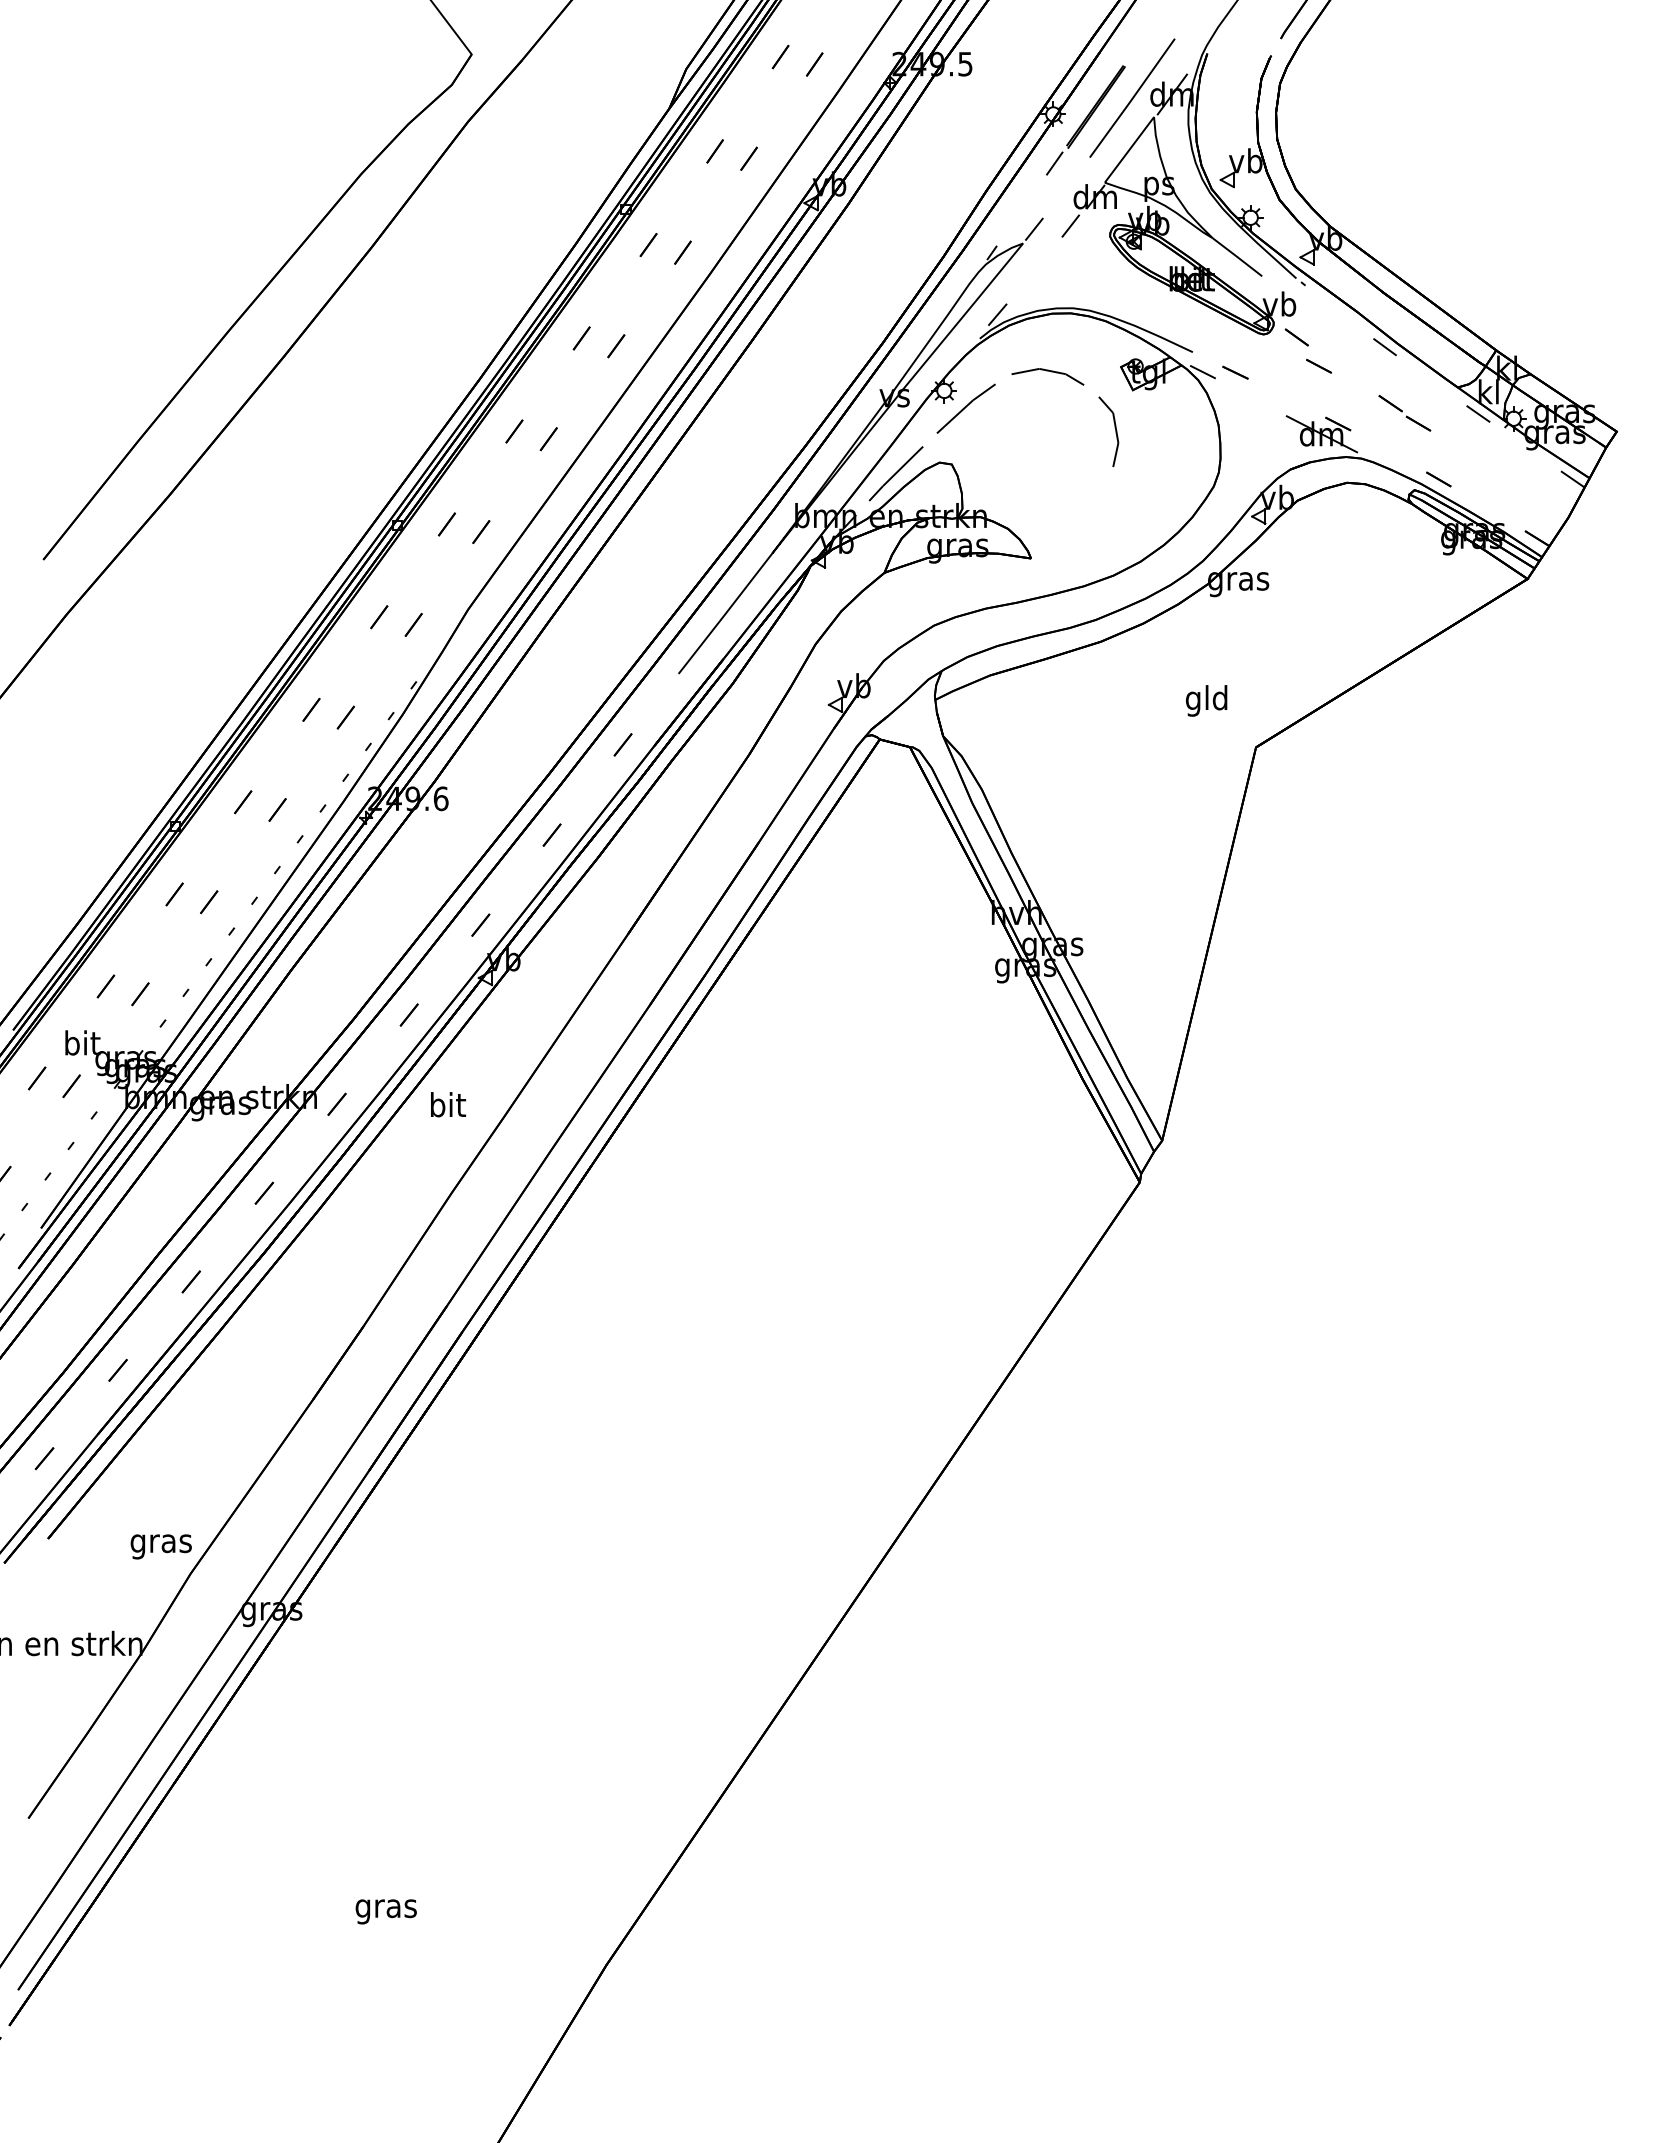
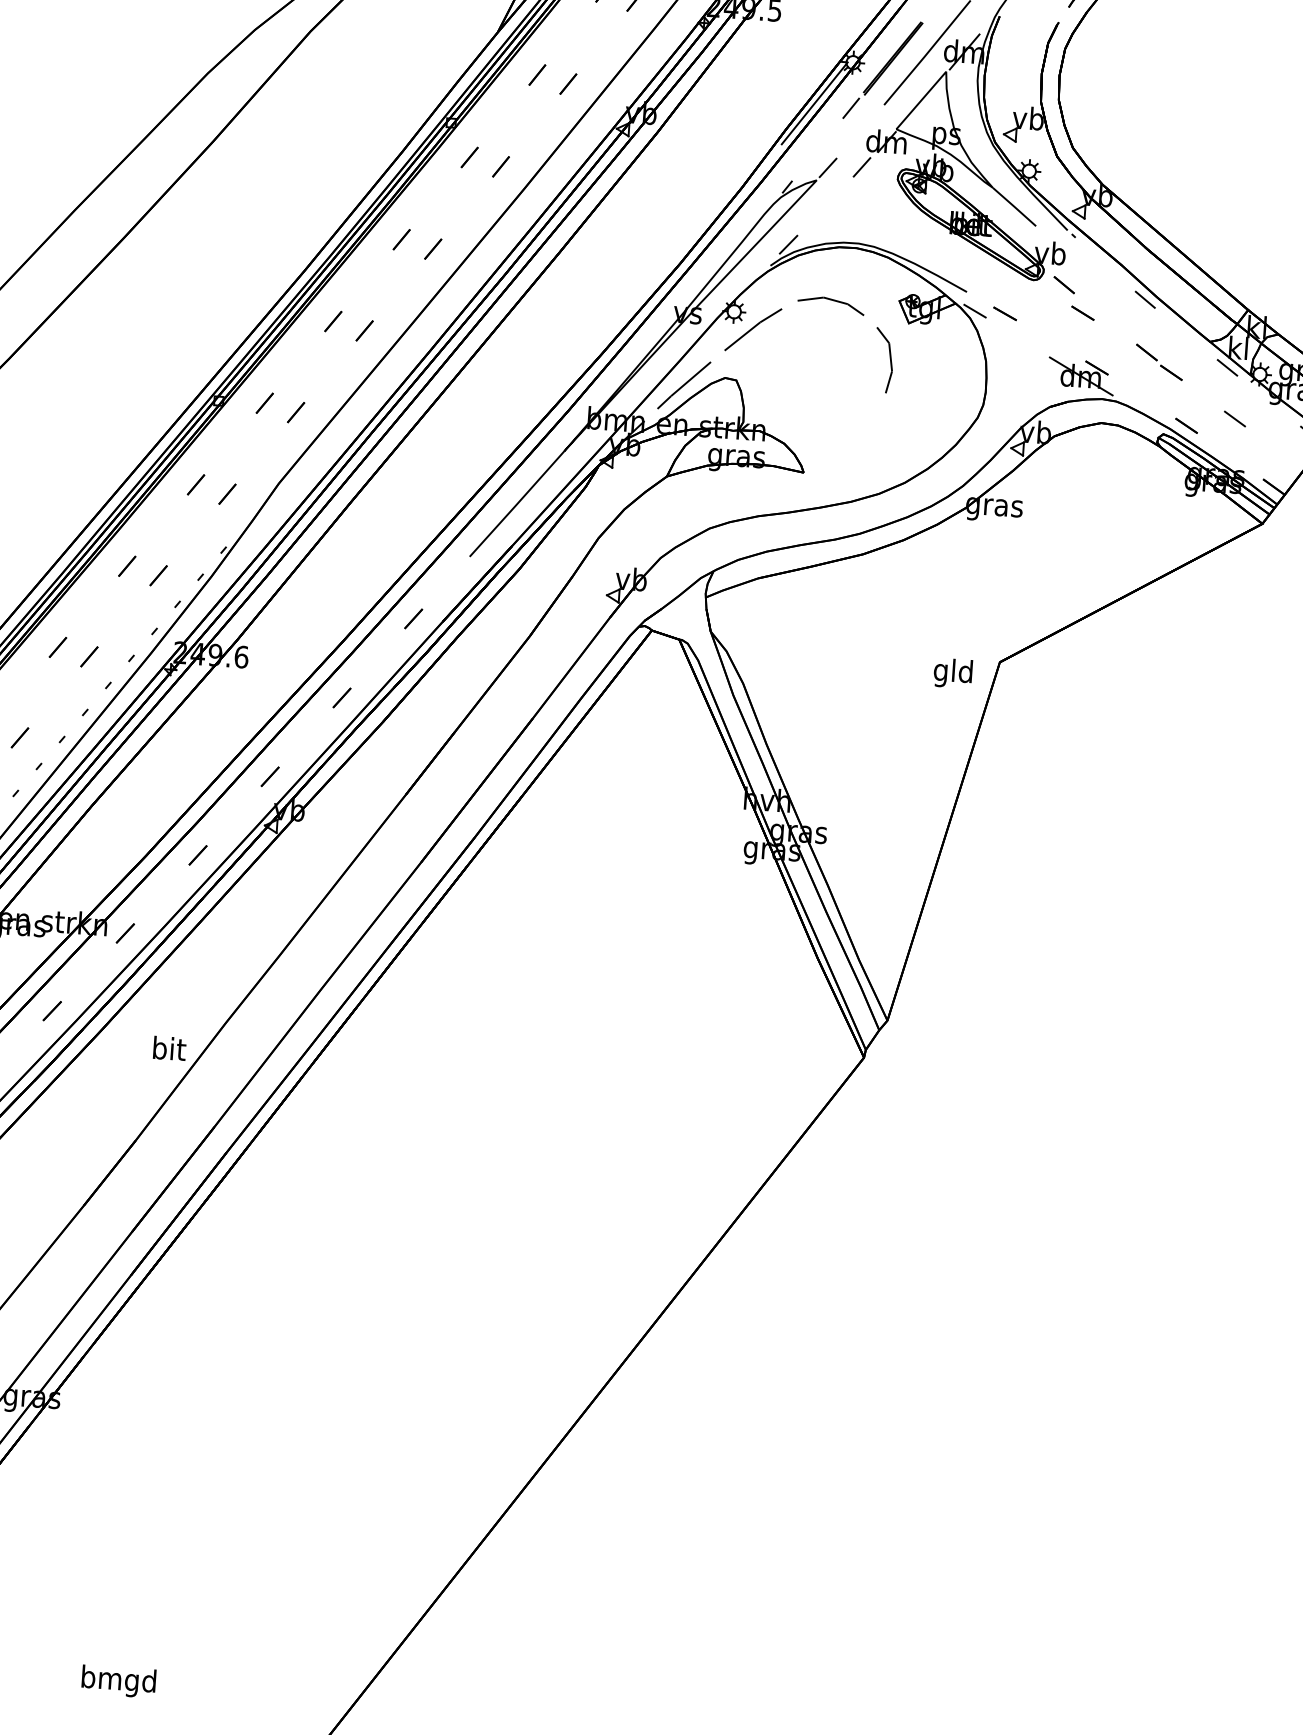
line: (1014, 160) -> (814, 102), added
line: (1489, 468) -> (1234, 419), added
text: (1206, 700) -> (953, 673), moved
text: (448, 1104) -> (169, 1048), moved
text: (385, 1908) -> (118, 1681), gras -> bmgd

